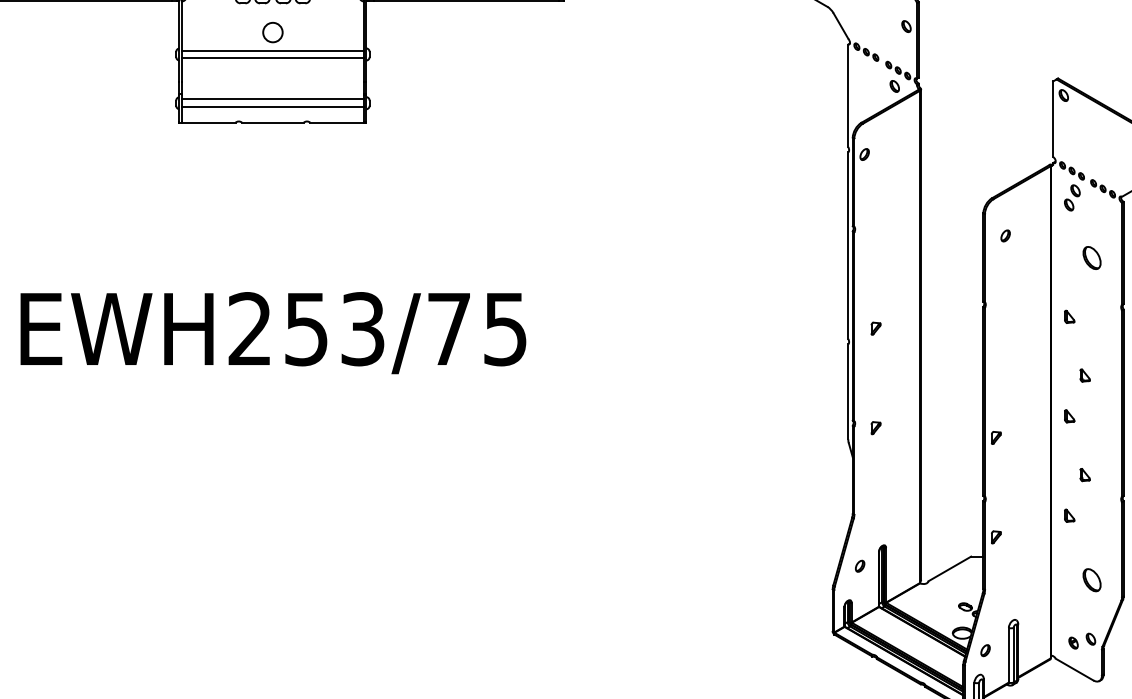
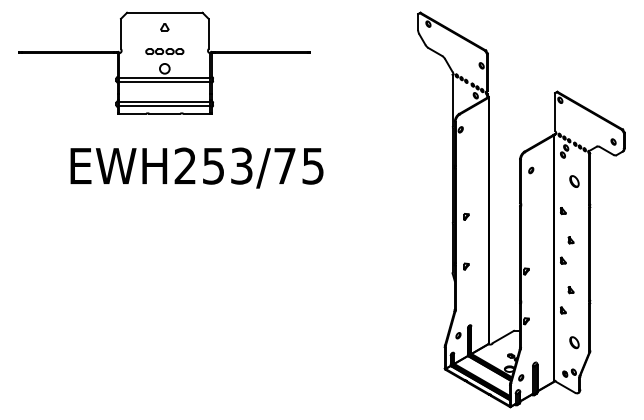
text: (272, 331) -> (196, 167), moved

